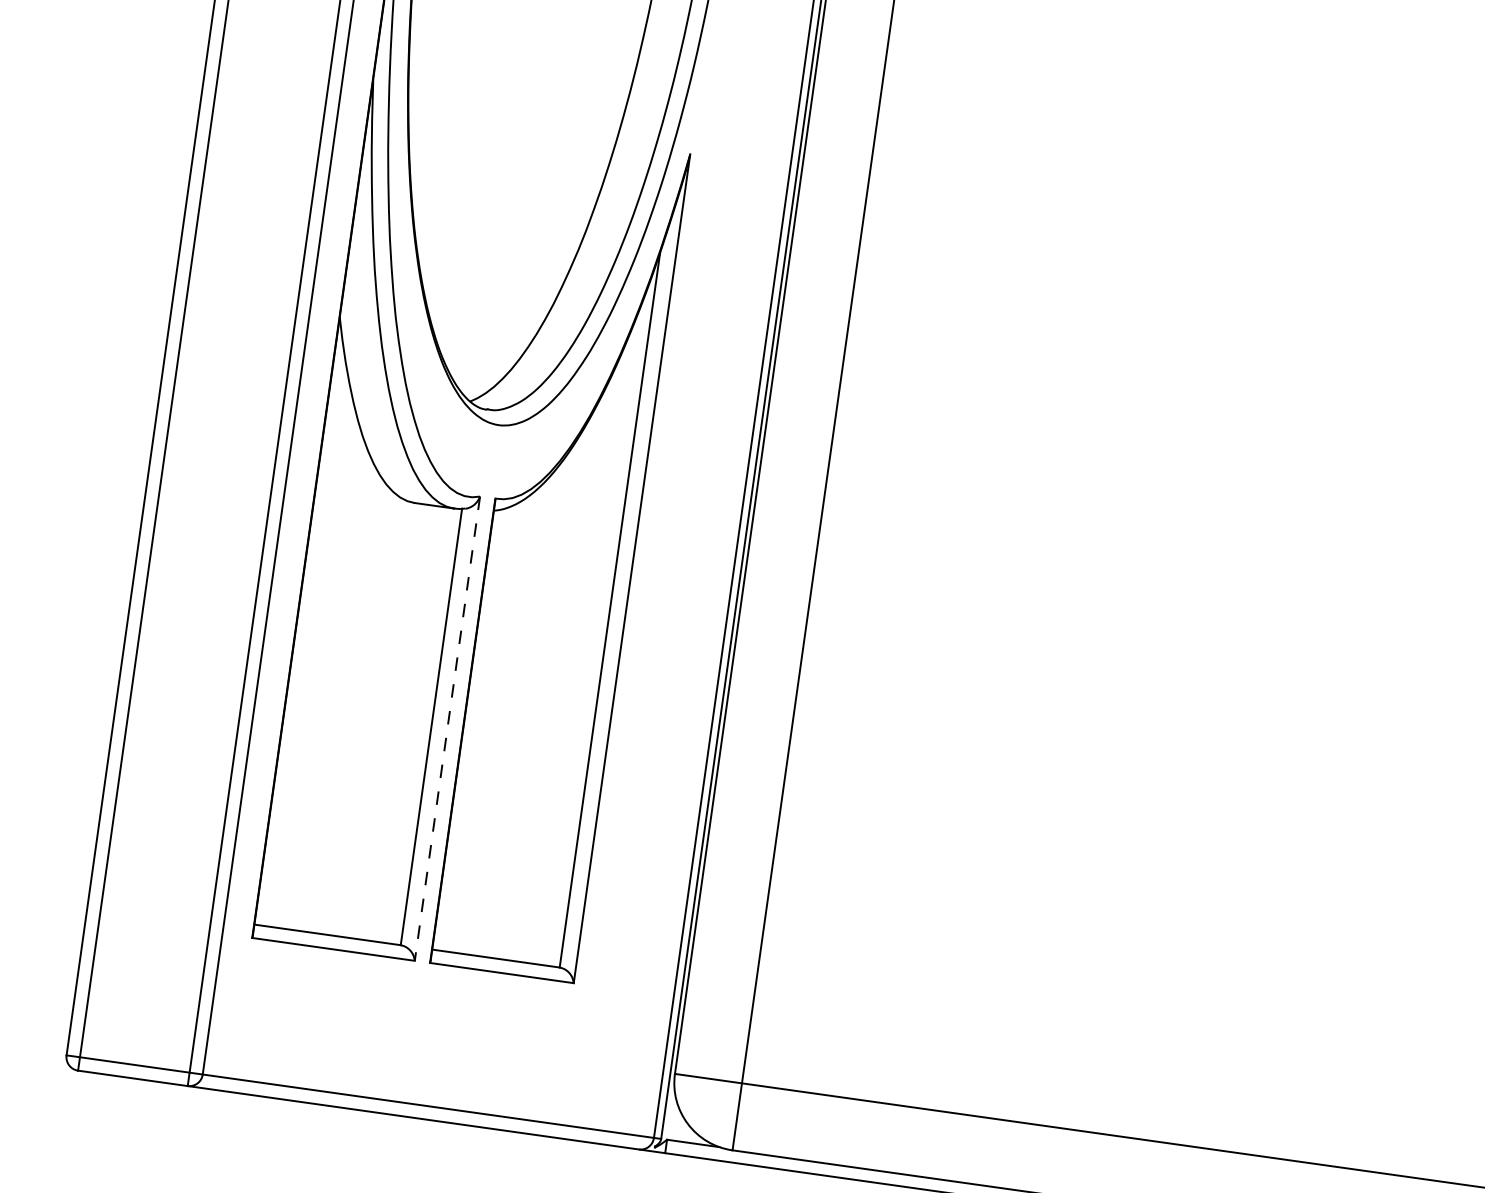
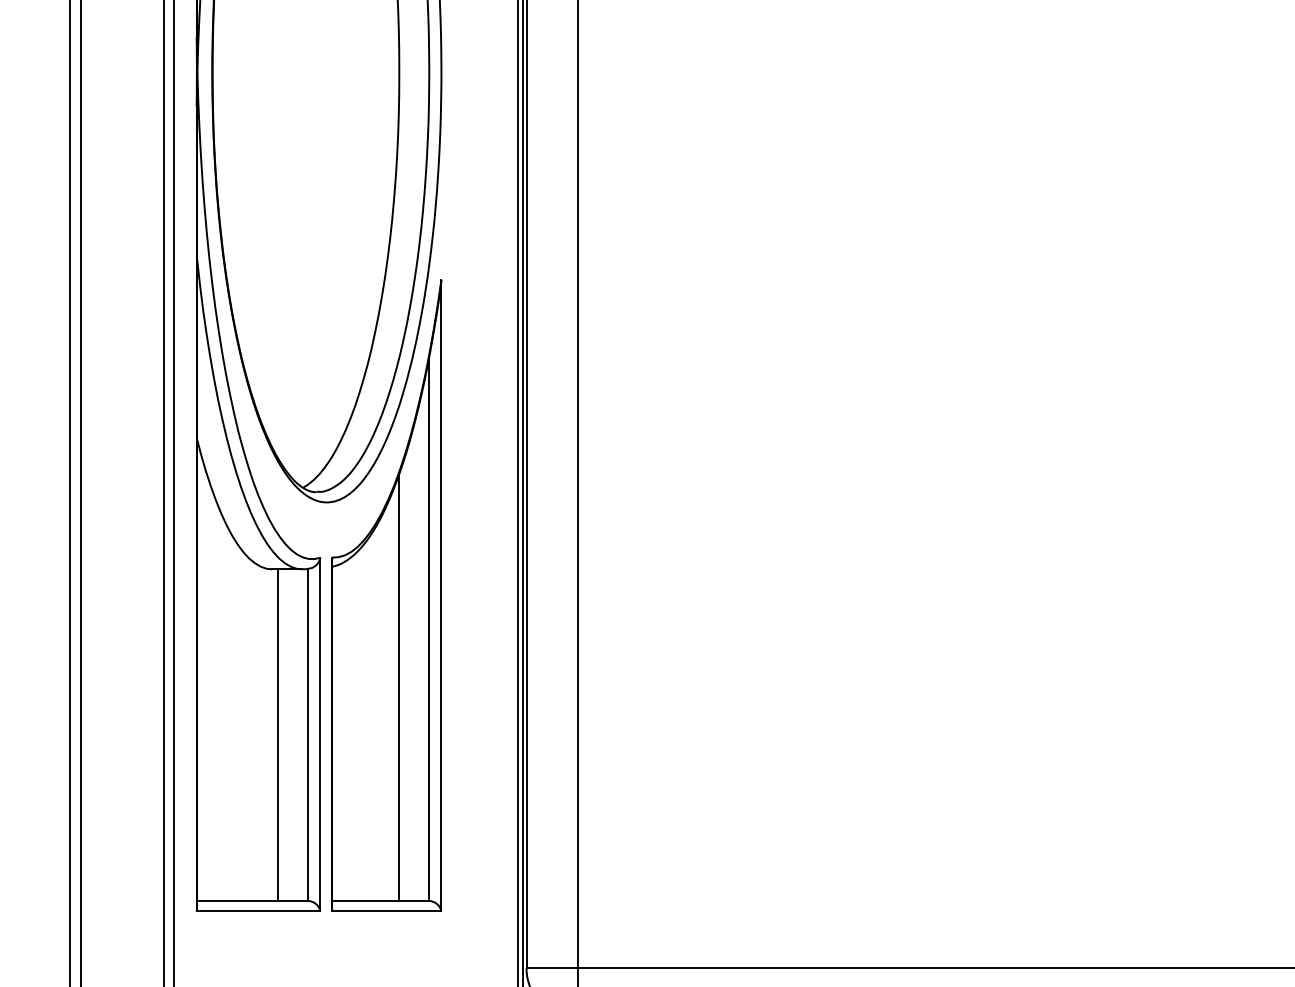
line: (560, 680) -> (399, 686), added
line: (392, 721) -> (278, 734), added
line: (447, 728) -> (320, 734), dashed -> solid

